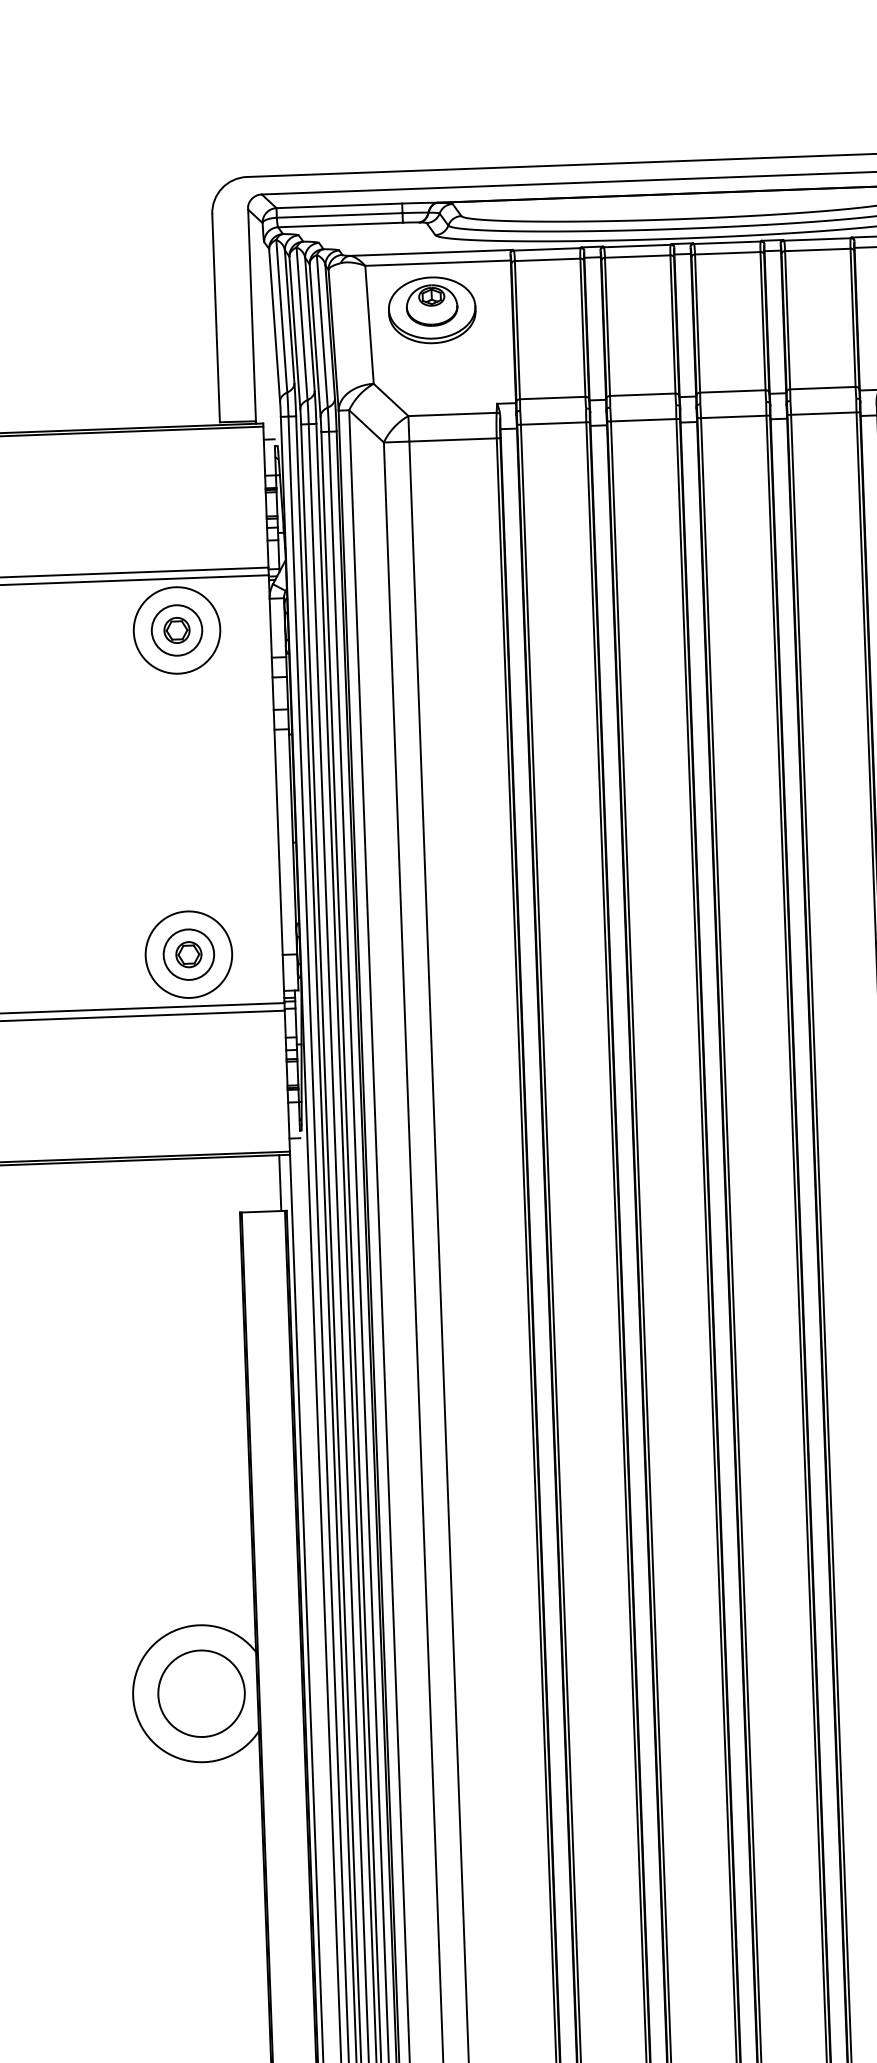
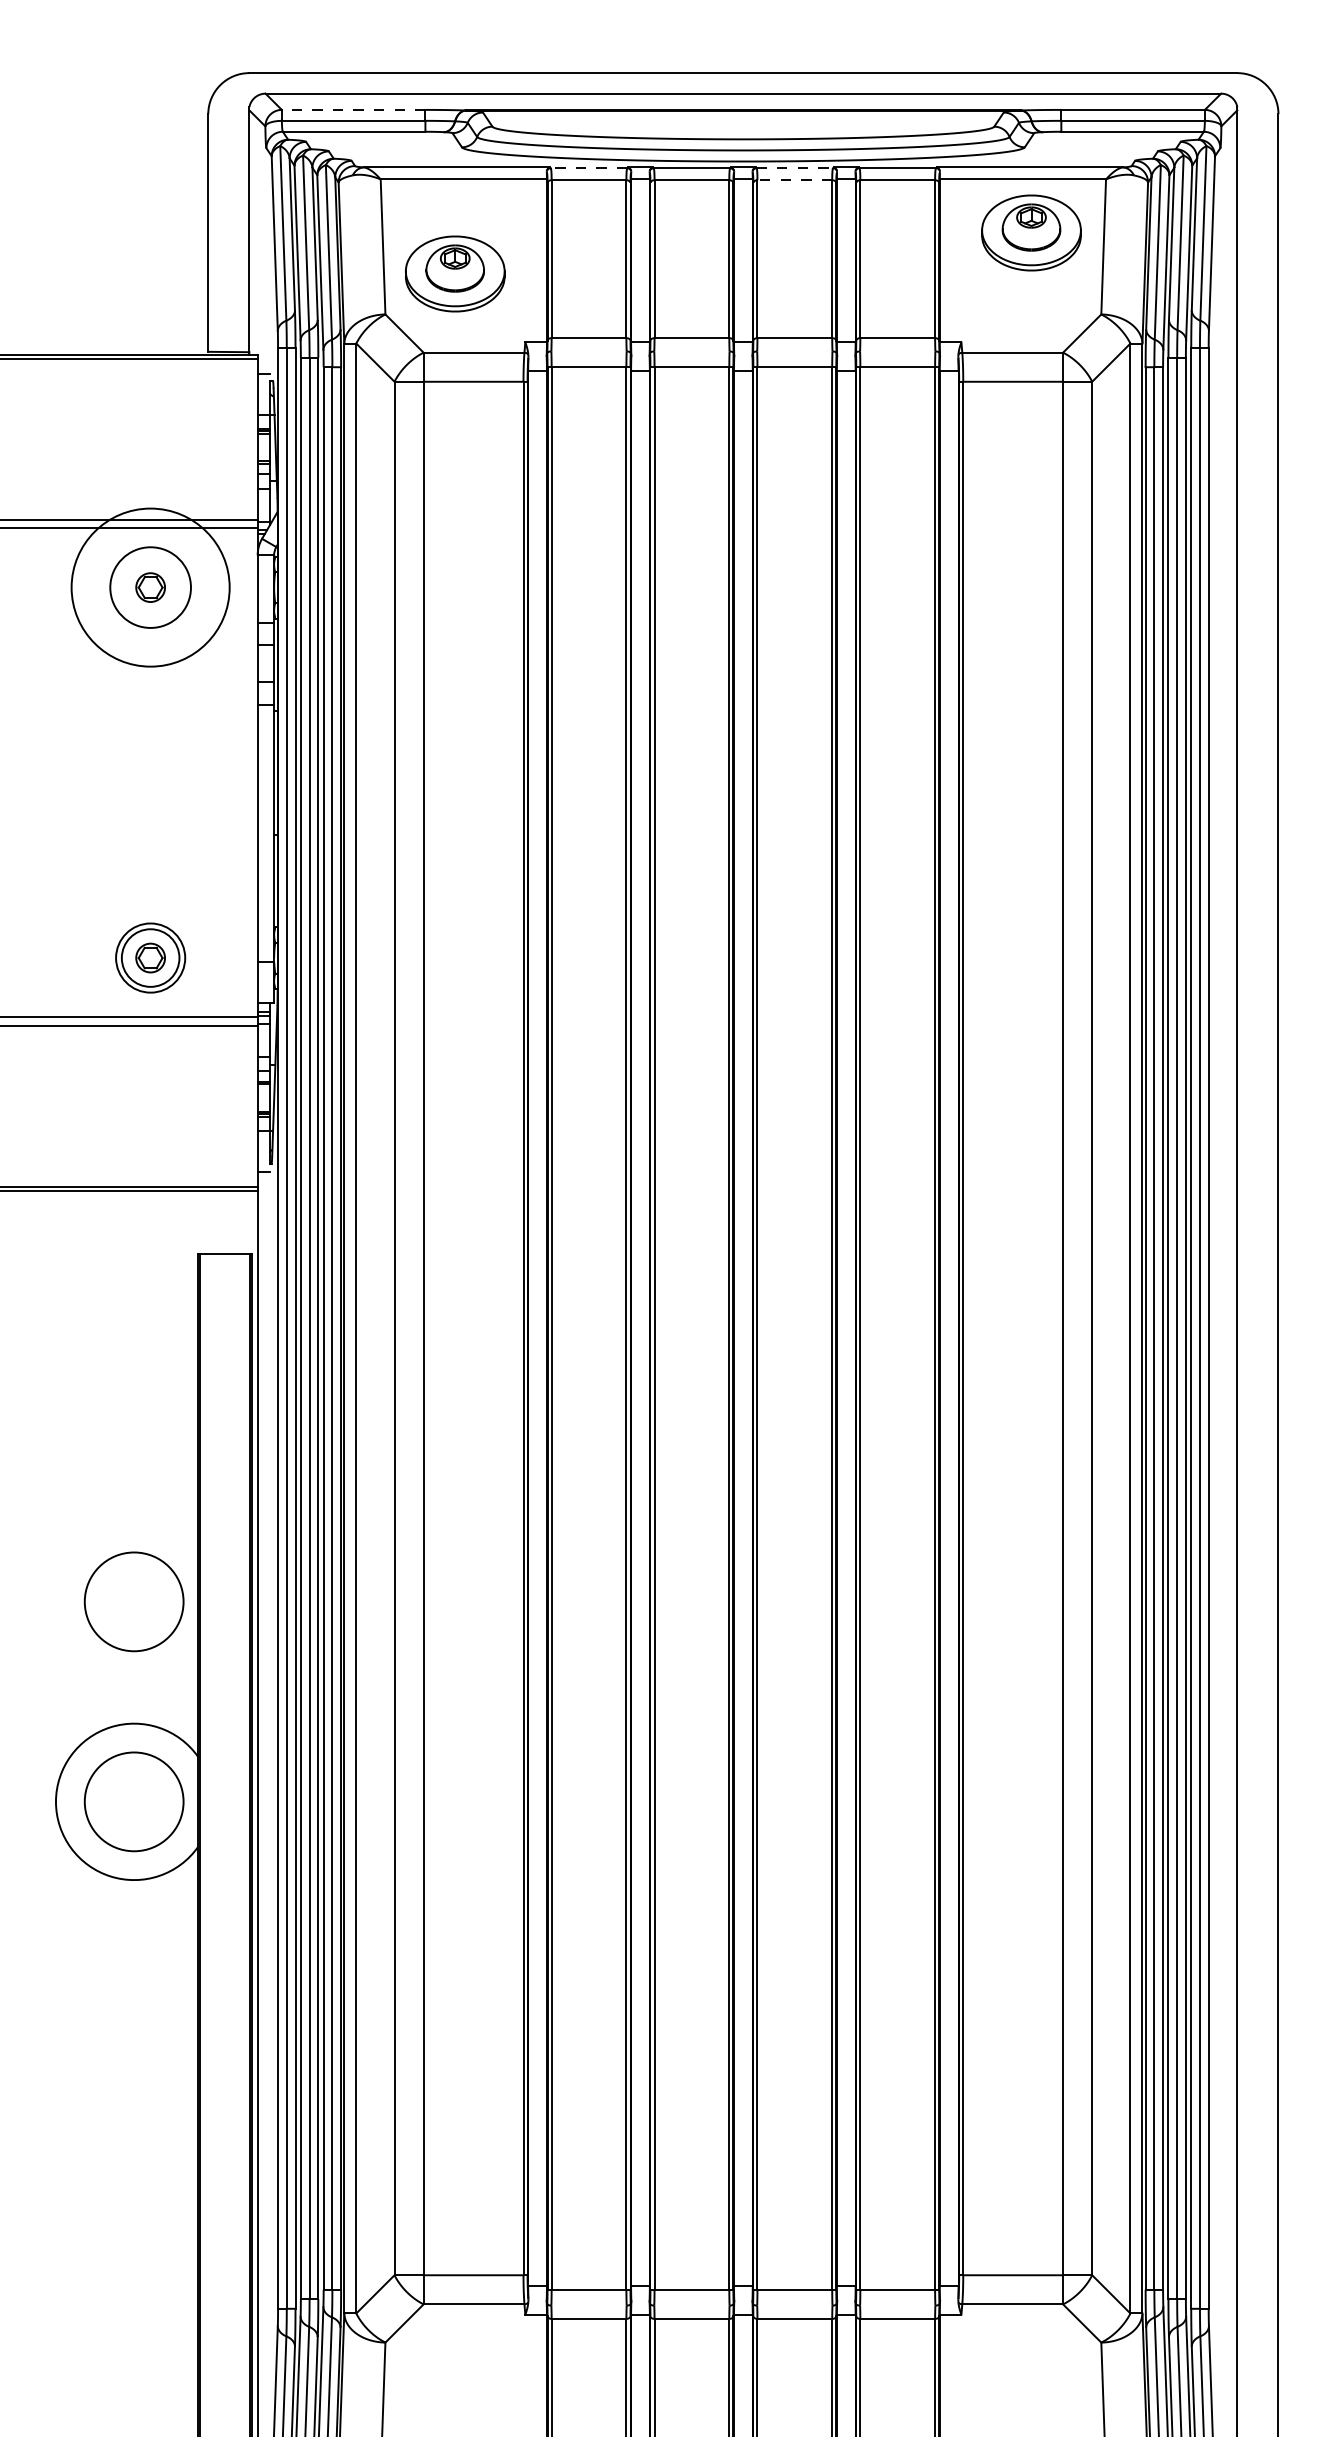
line: (339, 205) -> (353, 109), solid -> dashed
line: (727, 242) -> (795, 168), solid -> dashed
line: (546, 249) -> (588, 168), solid -> dashed
line: (727, 253) -> (794, 180), solid -> dashed
part: (432, 309) -> (455, 273), moved
circle: (176, 630) -> (150, 587), size x1.4
circle: (176, 630) -> (150, 587), size x1.6
circle: (188, 954) -> (150, 957), size x0.7
line: (280, 1183) -> (245, 1222), removed
circle: (194, 1518) -> (133, 1601), added

